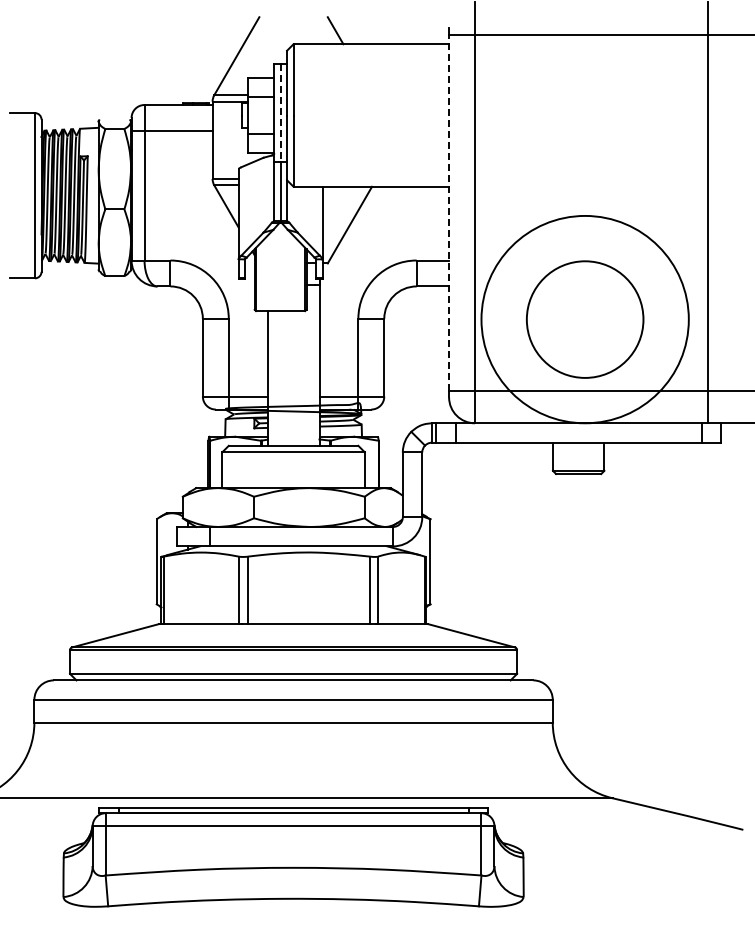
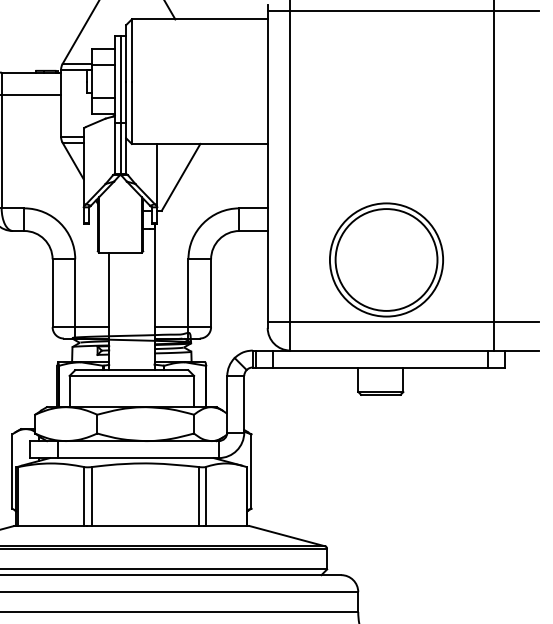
line: (280, 113) -> (120, 79), dashed -> solid
line: (449, 212) -> (268, 166), dashed -> solid
circle: (584, 319) -> (385, 259), size x0.62

